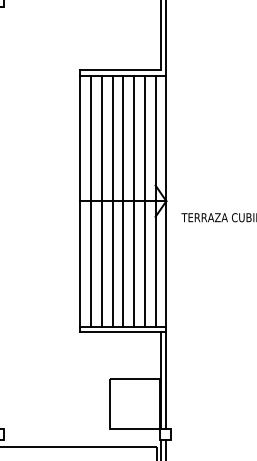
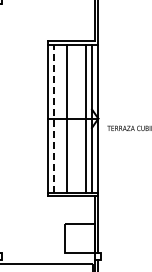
line: (90, 200) -> (53, 118), solid -> dashed
line: (102, 200) -> (60, 118), removed
line: (122, 200) -> (72, 118), removed
line: (134, 200) -> (79, 118), removed

